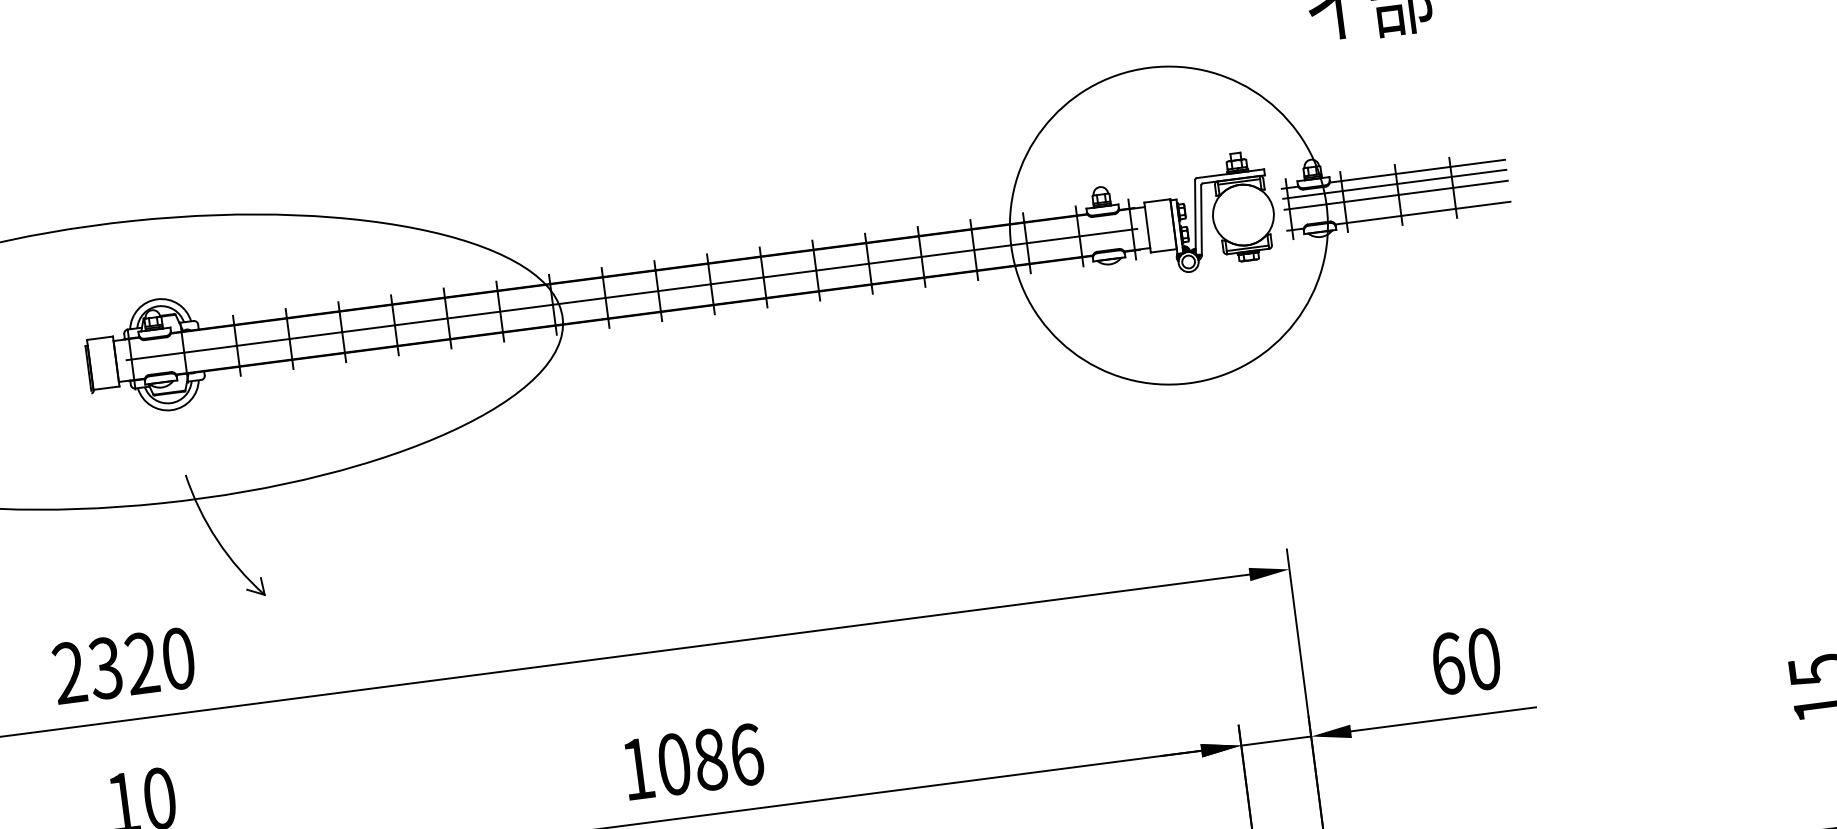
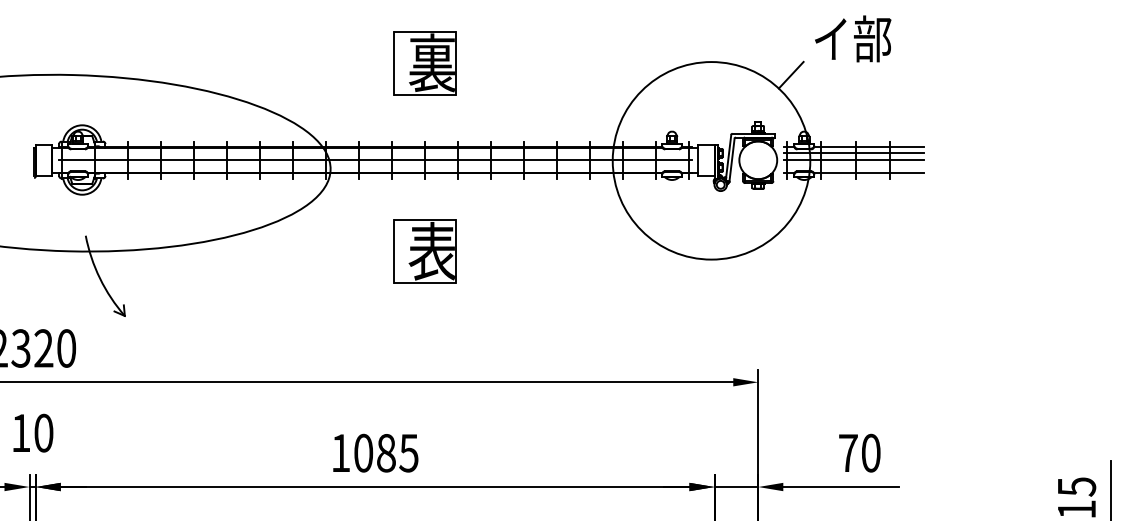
line: (1277, 71) -> (790, 74), added
part: (690, 129) -> (424, 63), added
part: (729, 429) -> (424, 251), added
text: (1448, 662) -> (848, 452), 60 -> 70
text: (745, 753) -> (408, 452), 1086 -> 1085

